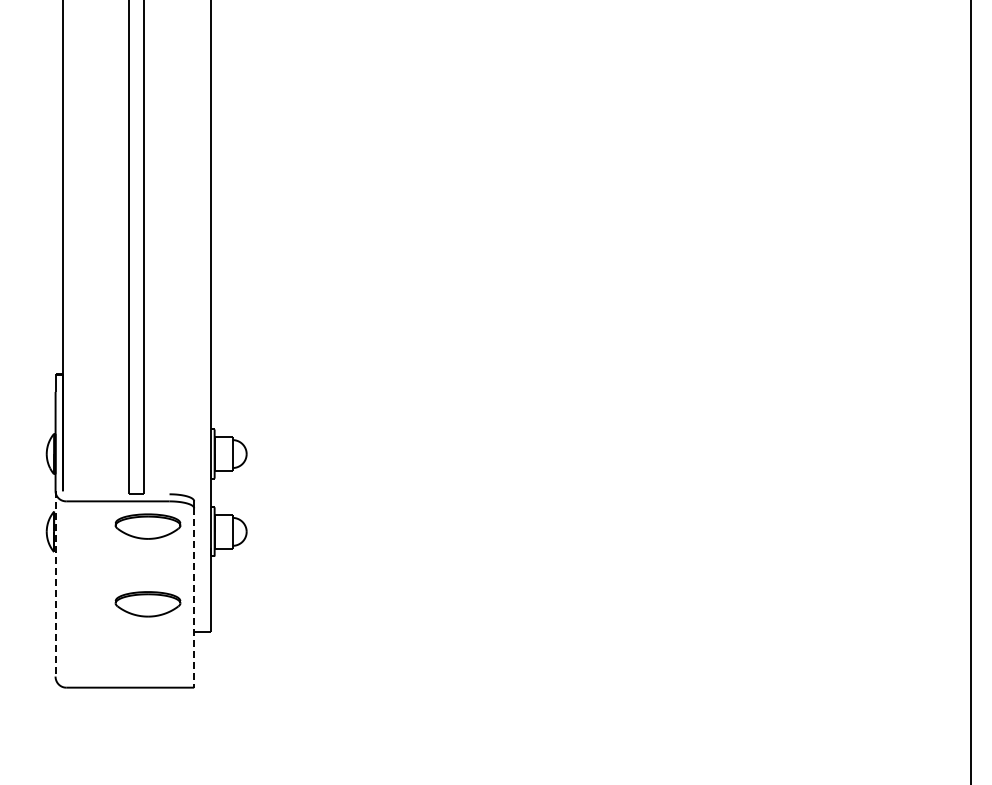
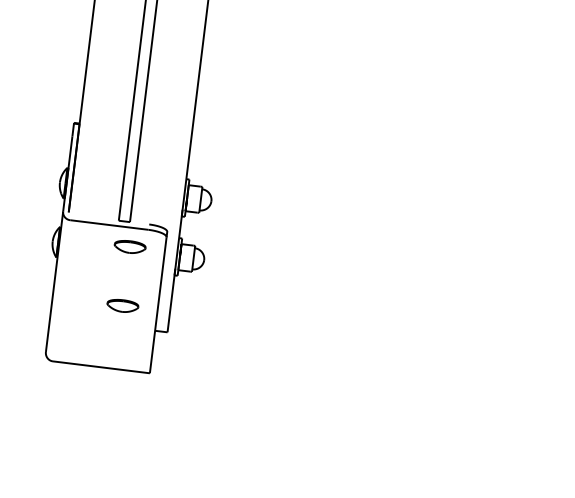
part: (148, 526) -> (130, 246), size x0.62
line: (55, 583) -> (54, 281), dashed -> solid
line: (194, 597) -> (158, 305), dashed -> solid
part: (148, 604) -> (123, 306), size x0.62

